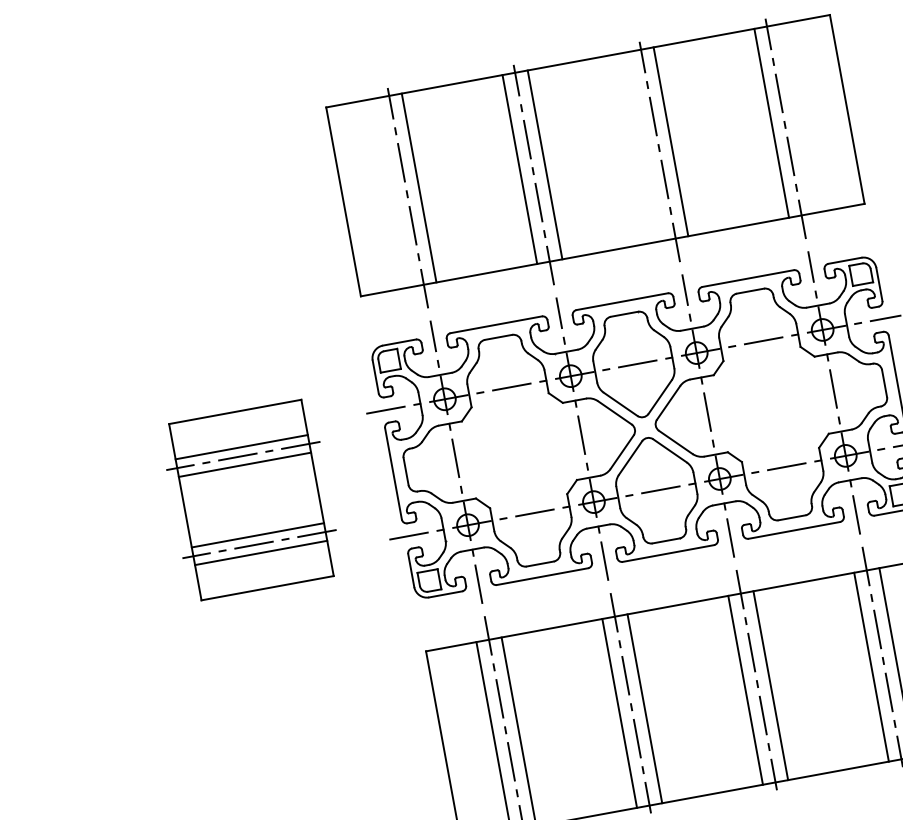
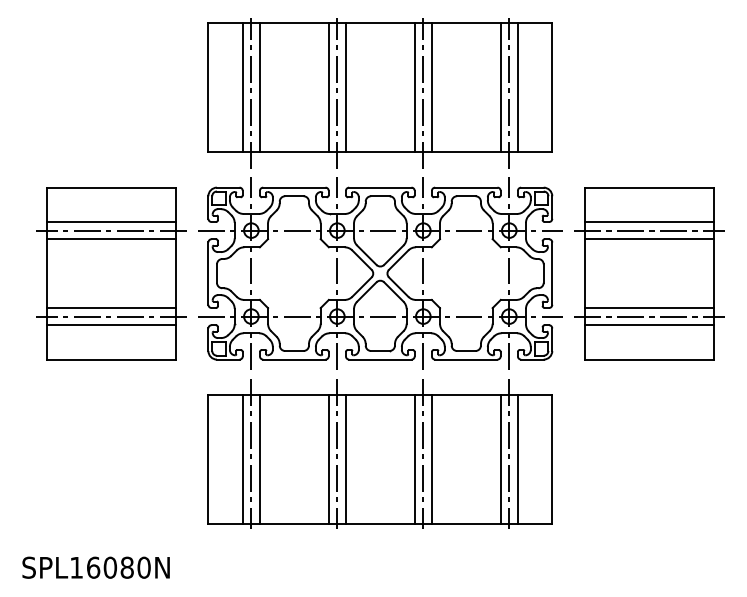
line: (796, 118) -> (517, 87), added
line: (645, 145) -> (414, 87), added
line: (393, 192) -> (242, 87), added
part: (251, 499) -> (111, 273), size x1.43

